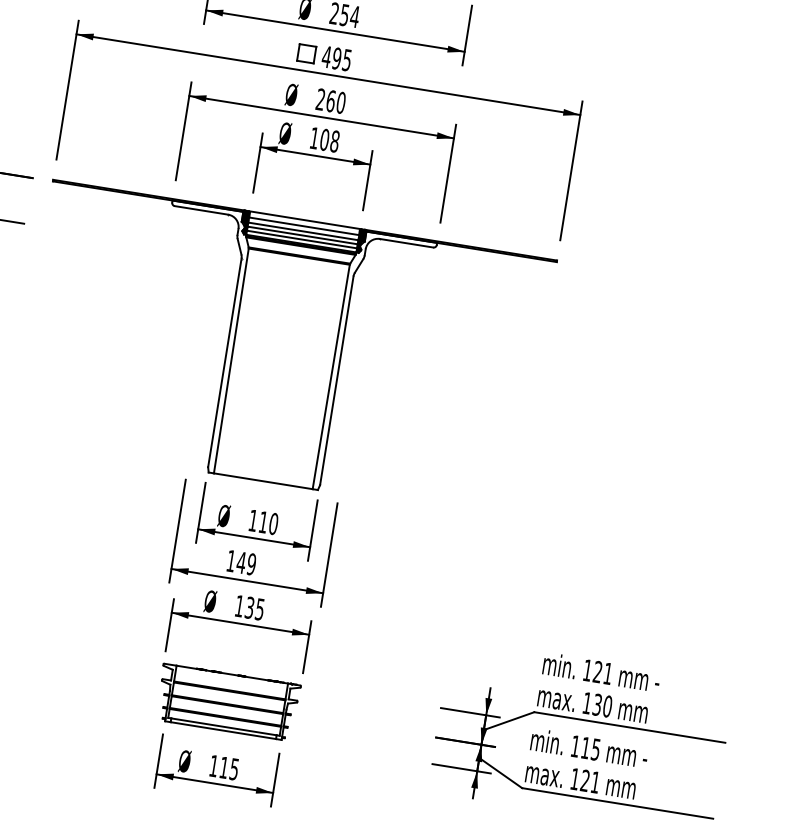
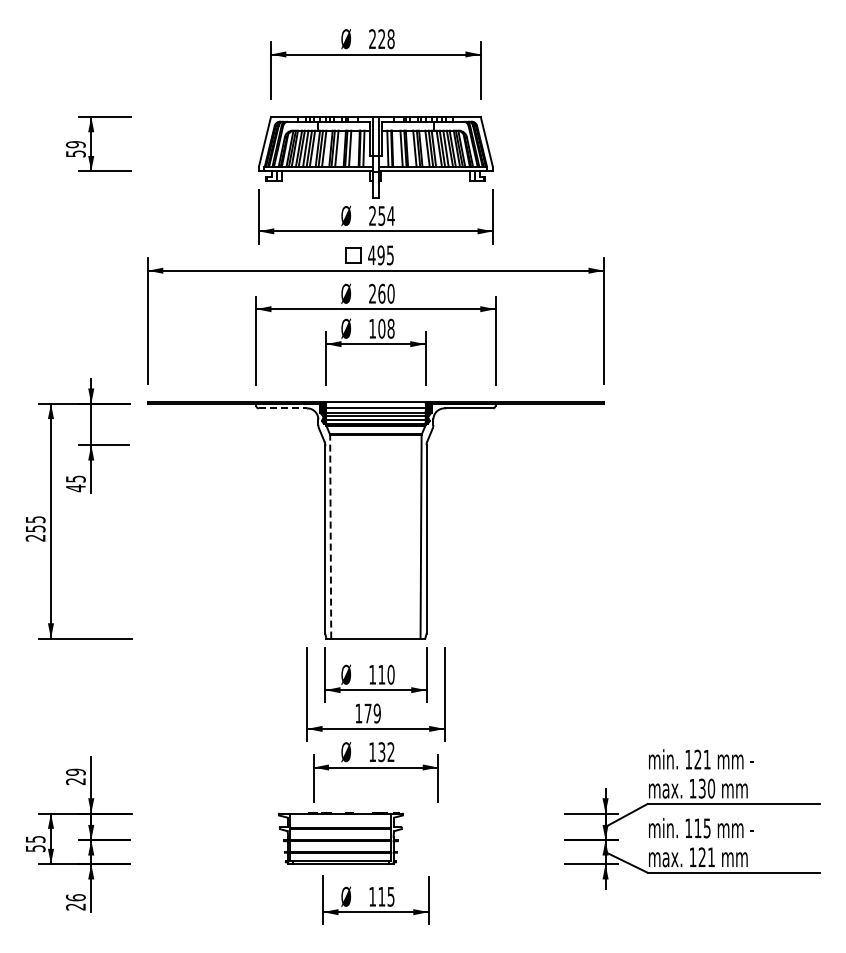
line: (201, 210) -> (283, 408), solid -> dashed
line: (231, 360) -> (330, 536), solid -> dashed
text: (240, 562) -> (367, 713), 149 -> 179
text: (259, 609) -> (390, 752), 135 -> 132
part: (227, 702) -> (340, 838), moved

